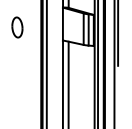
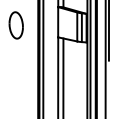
part: (17, 27) -> (16, 25), size x1.43

